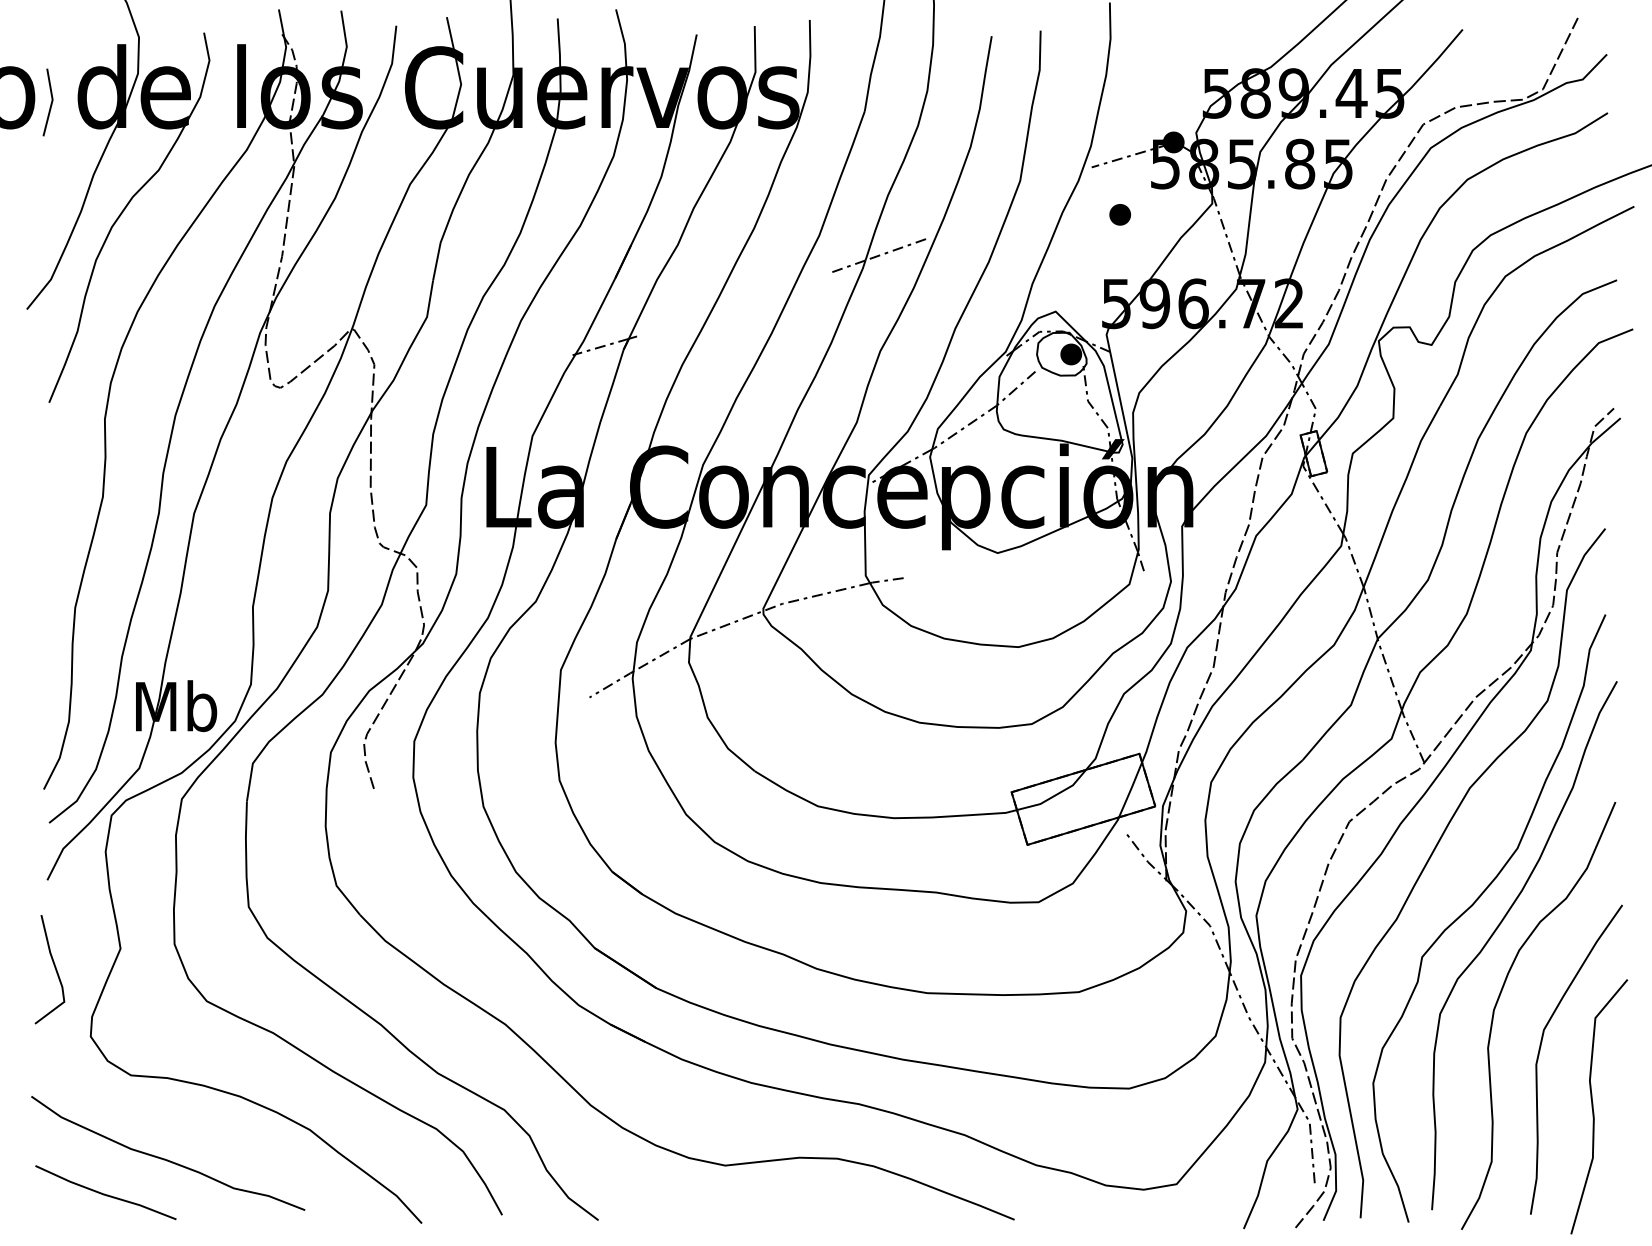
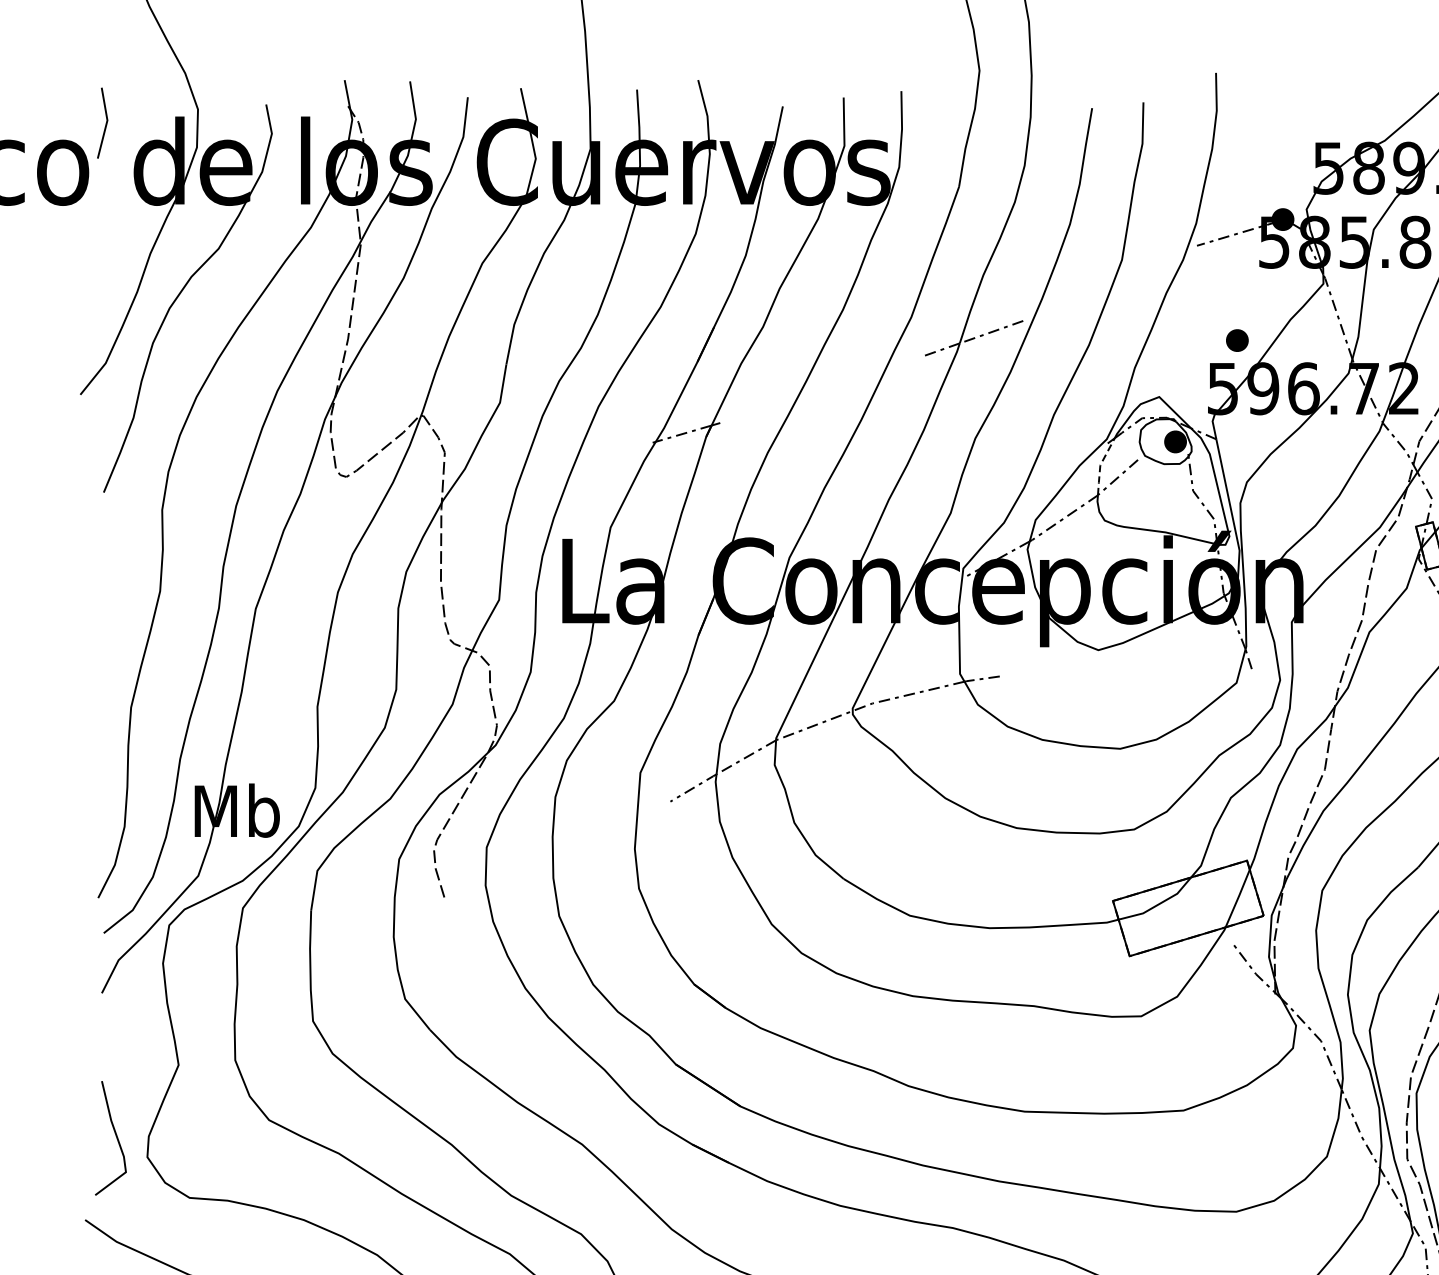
line: (50, 103) -> (105, 124), moved
part: (1119, 214) -> (1236, 340), moved
line: (999, 376) -> (1100, 465), solid -> dashed
line: (54, 968) -> (115, 1137), moved

